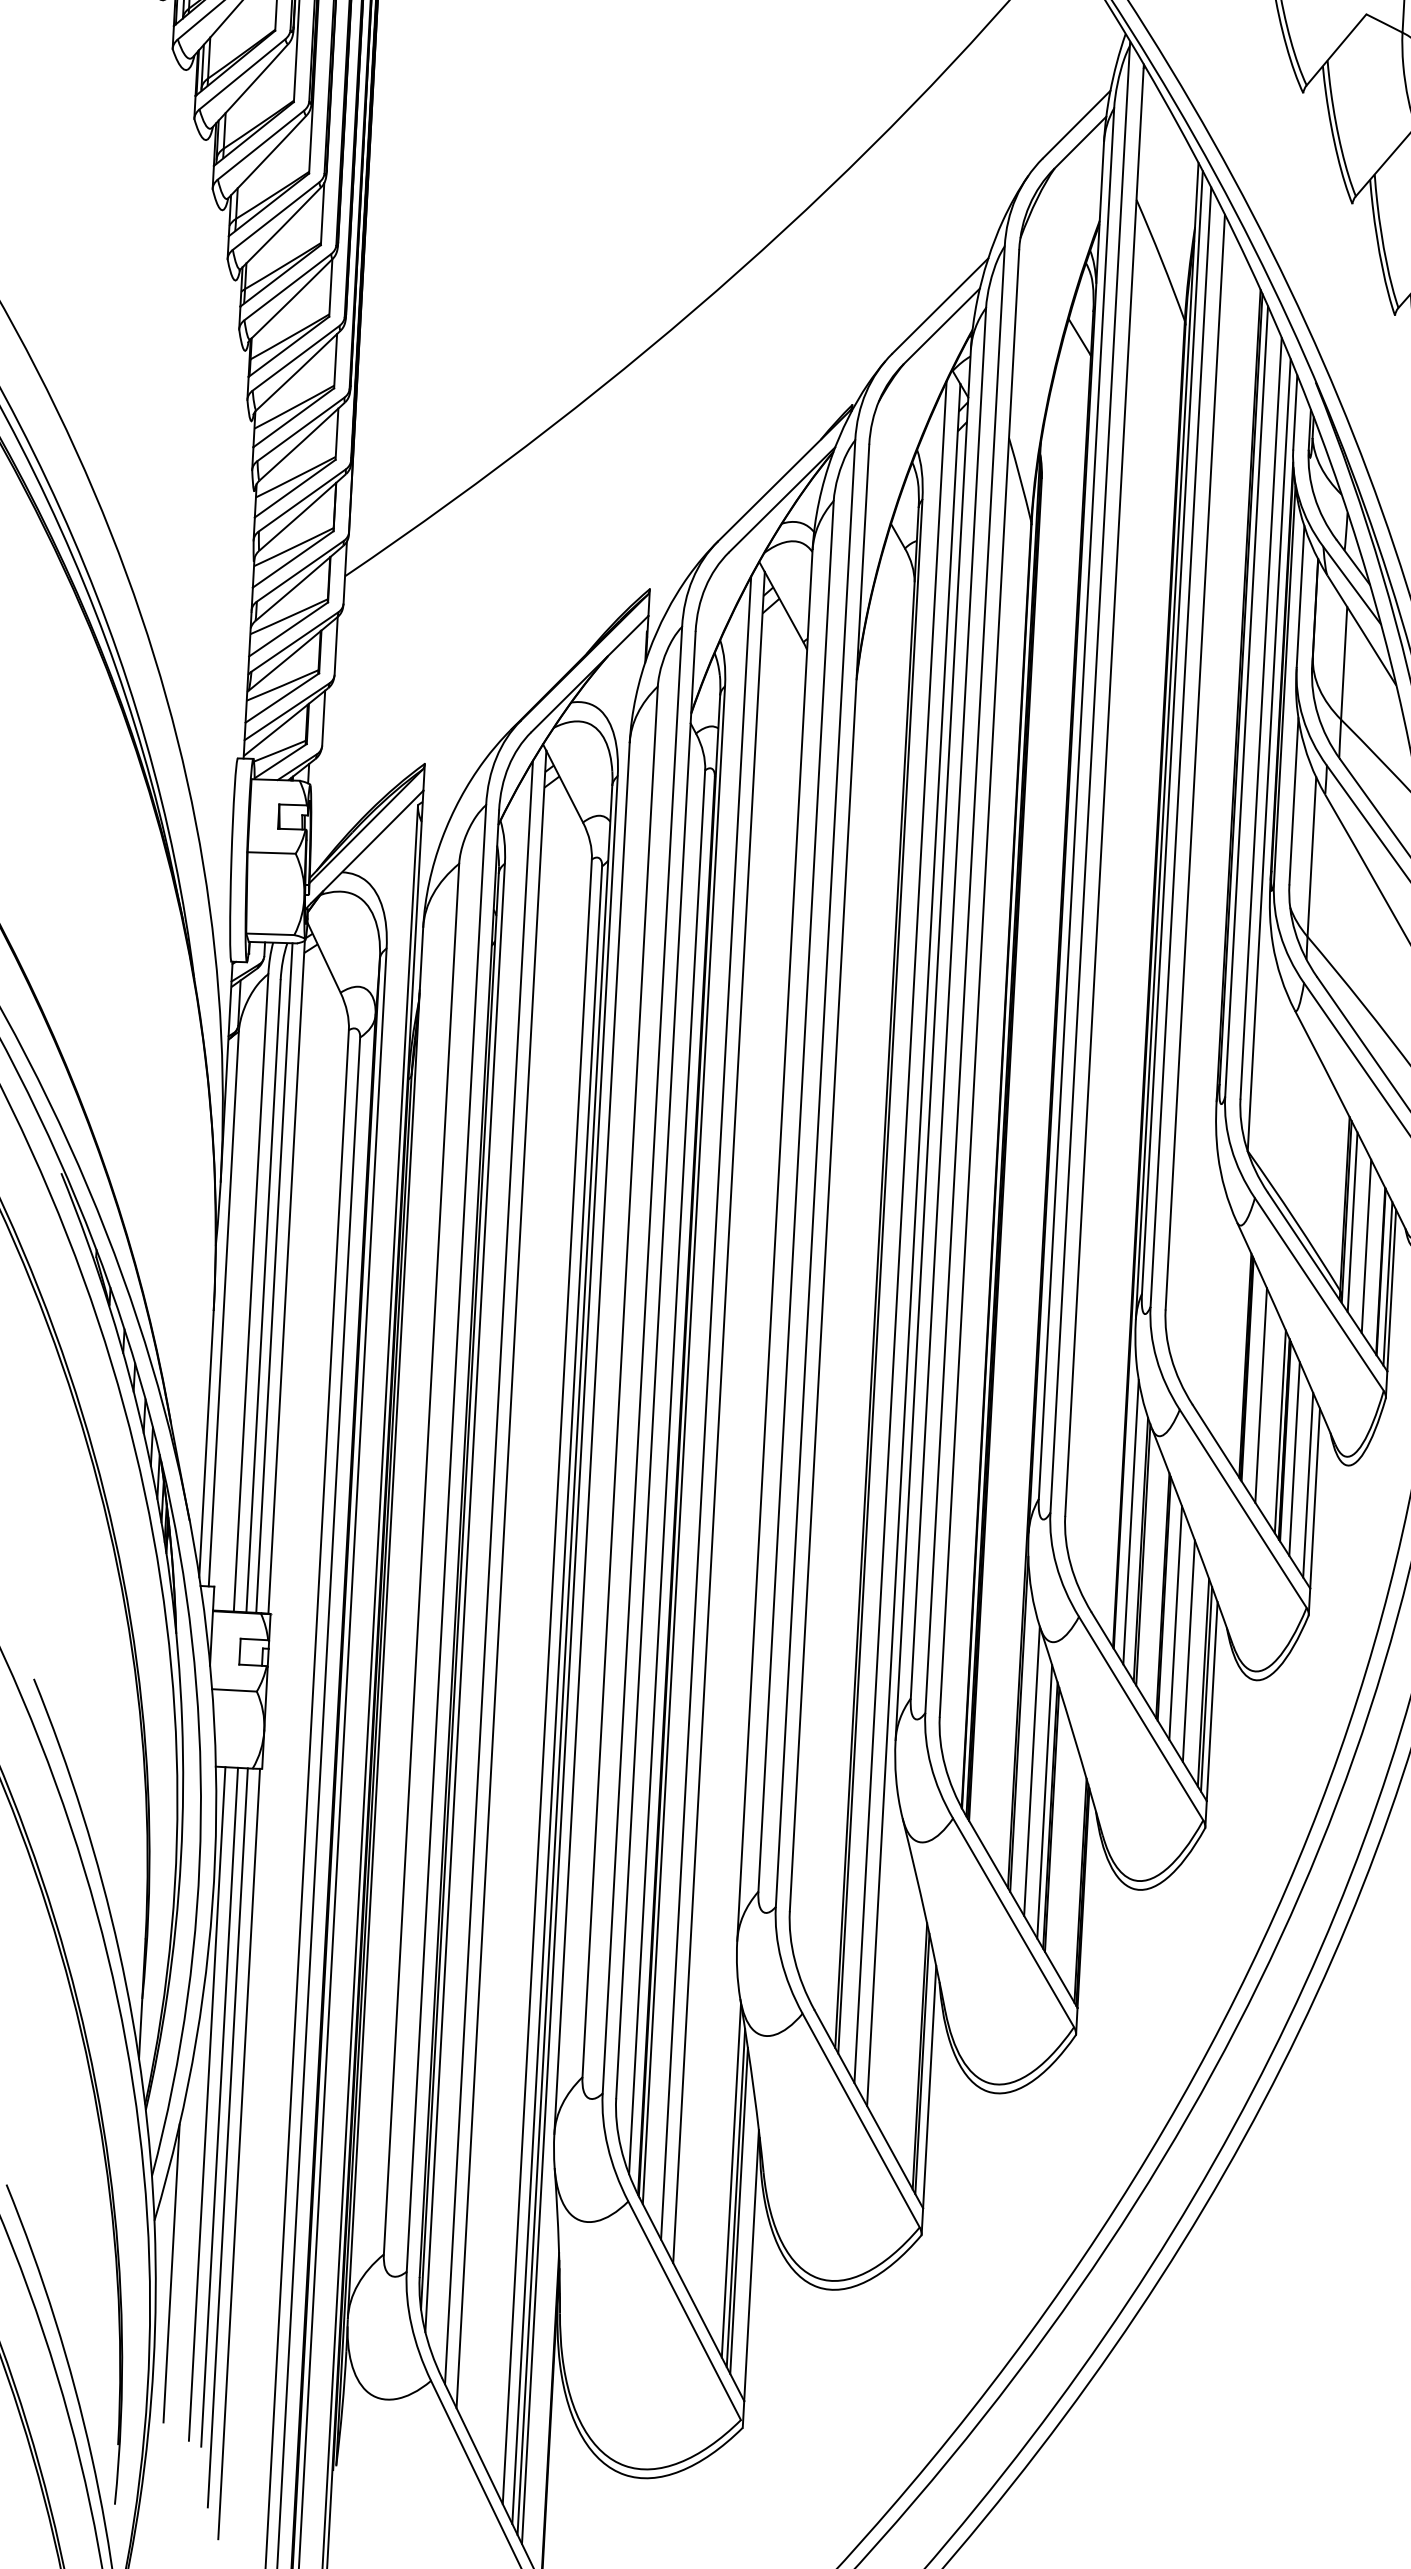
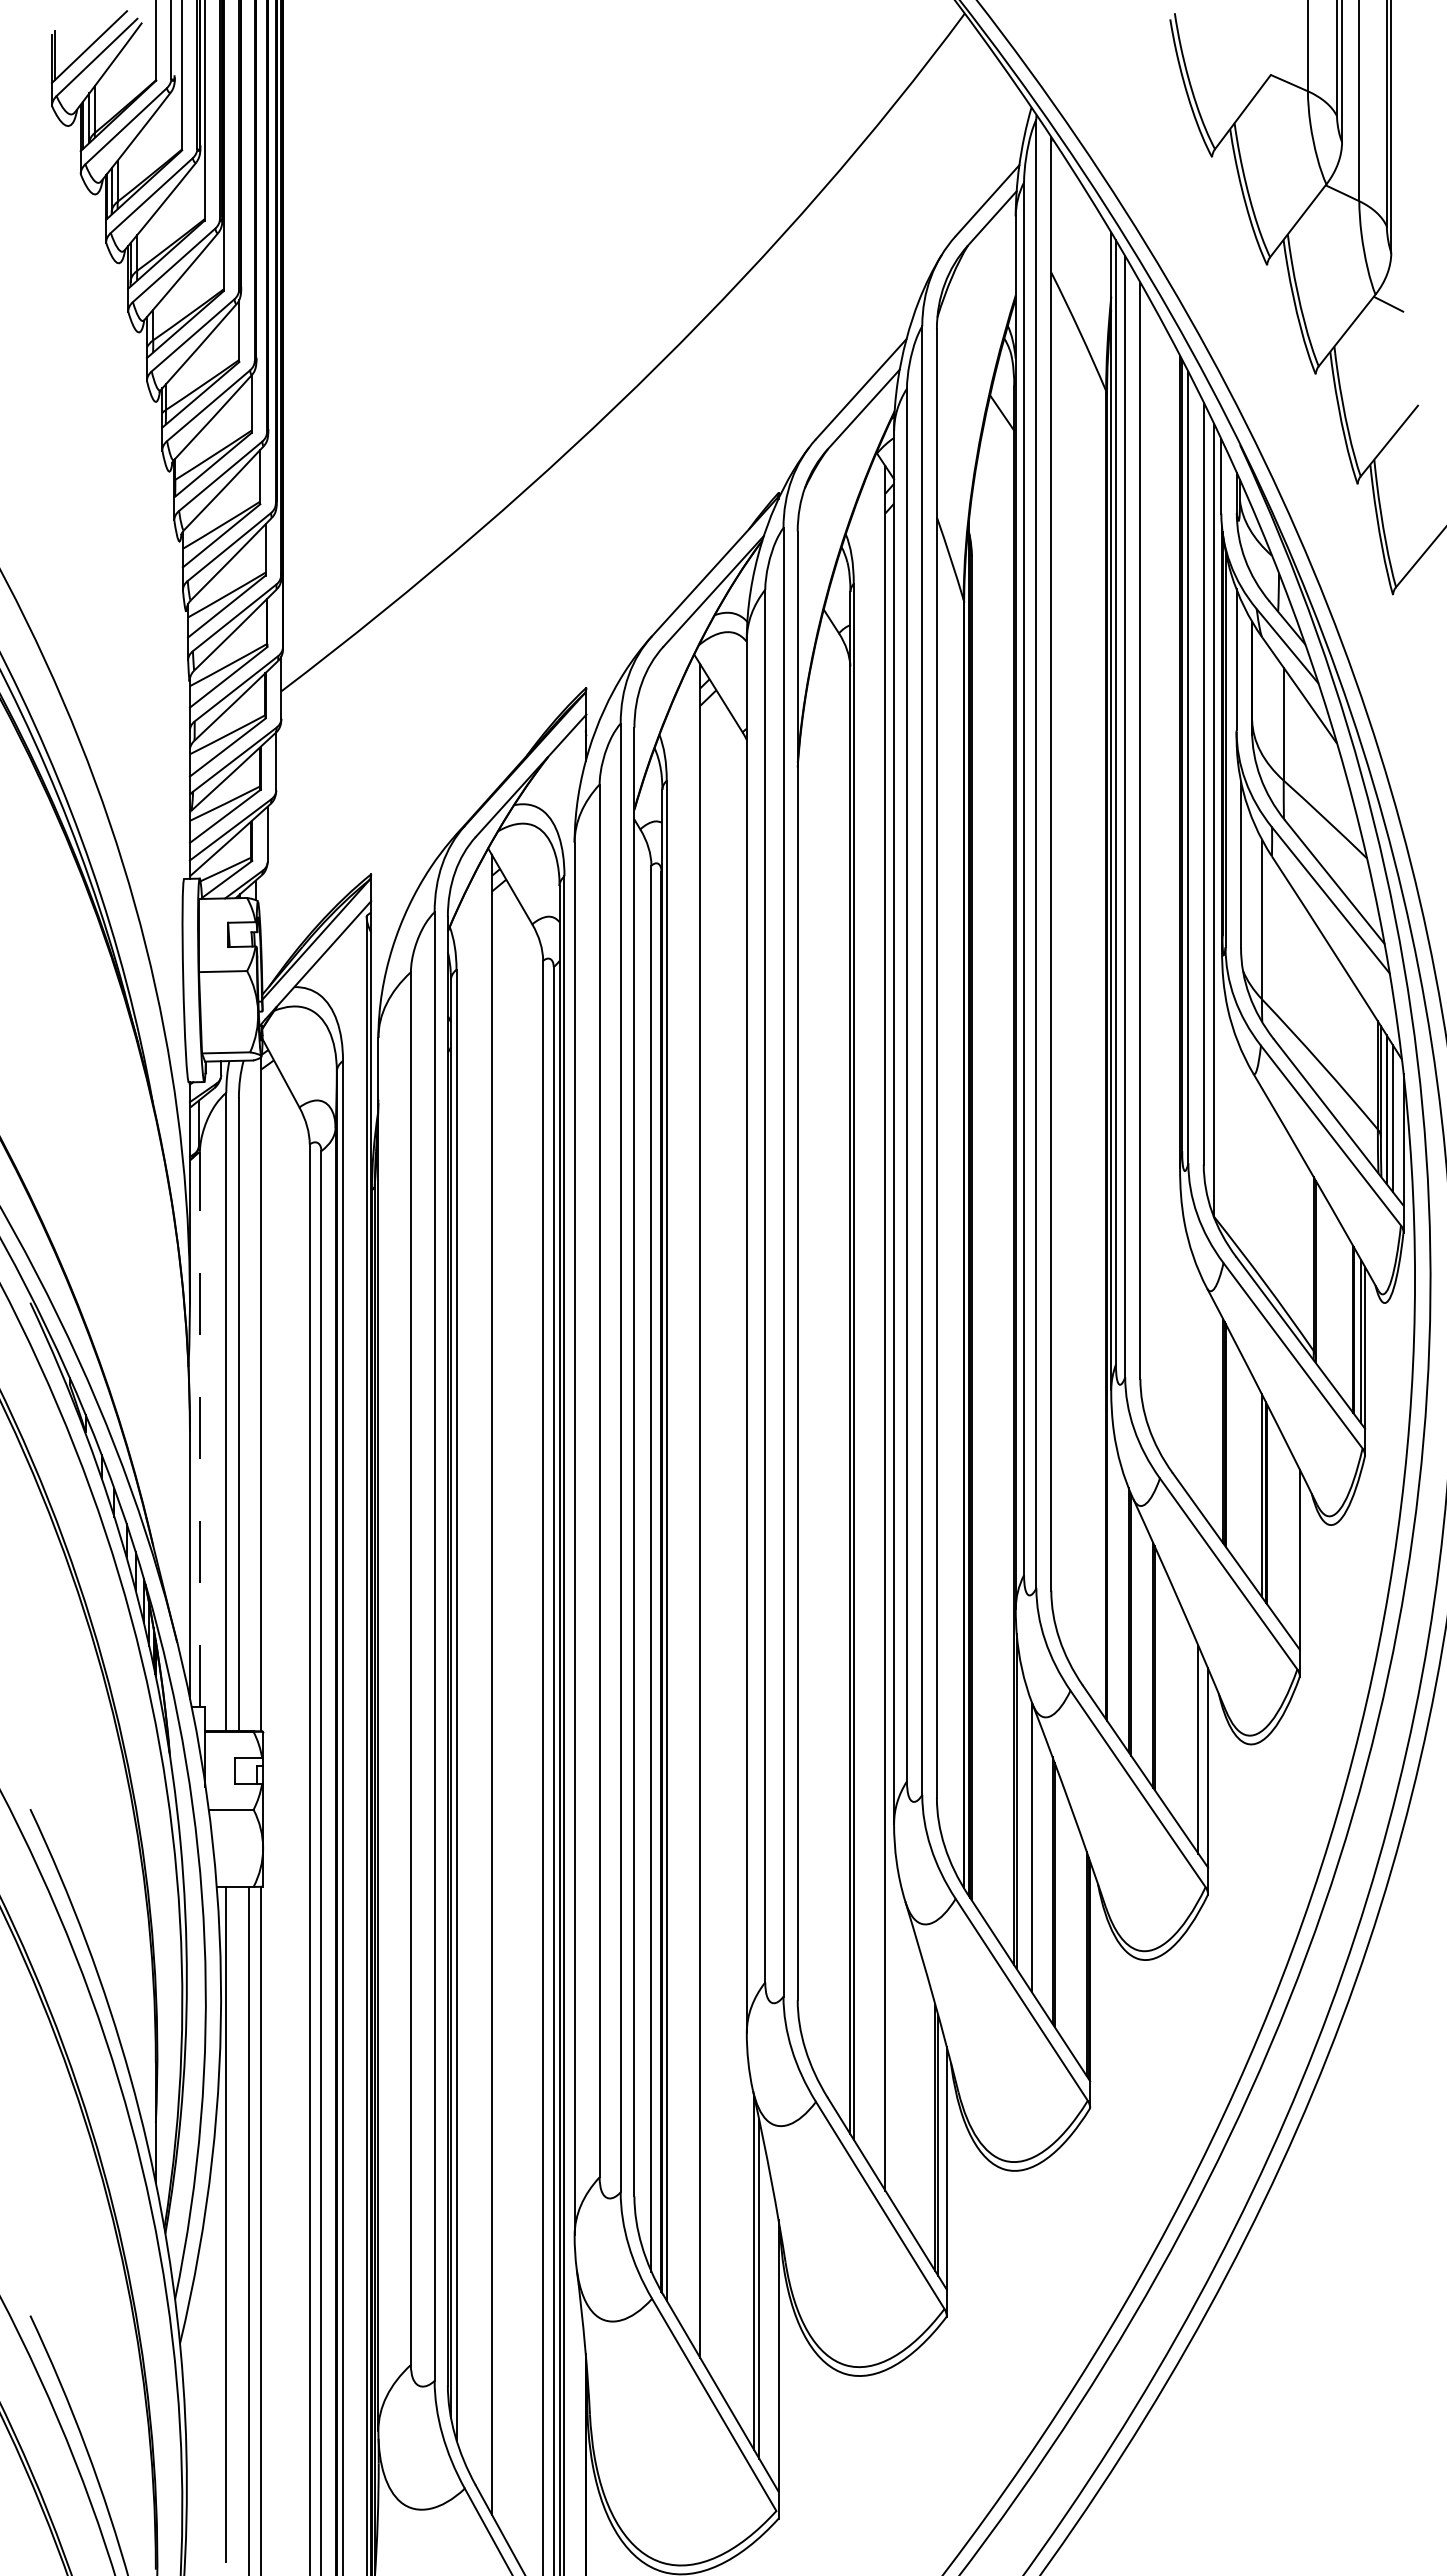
line: (1352, 1221) -> (1322, 1281), removed
line: (900, 1232) -> (871, 1316), removed
line: (1366, 1246) -> (1337, 1305), removed
line: (274, 1277) -> (248, 1395), removed
line: (223, 1308) -> (199, 1429), solid -> dashed
line: (1261, 1395) -> (1240, 1459), removed
line: (705, 1408) -> (686, 1502), removed
line: (1294, 1459) -> (1277, 1521), removed
line: (1308, 1484) -> (1292, 1546), removed
line: (1131, 1522) -> (1117, 1593), removed
line: (488, 1572) -> (478, 1678), removed
line: (1175, 1622) -> (1167, 1691), removed
line: (1189, 1650) -> (1182, 1718), removed
line: (1206, 1688) -> (1201, 1755), removed
line: (1044, 1802) -> (1046, 1877), removed
line: (219, 2106) -> (238, 2226), removed
line: (739, 2210) -> (763, 2301), removed
line: (171, 2273) -> (199, 2395), removed

